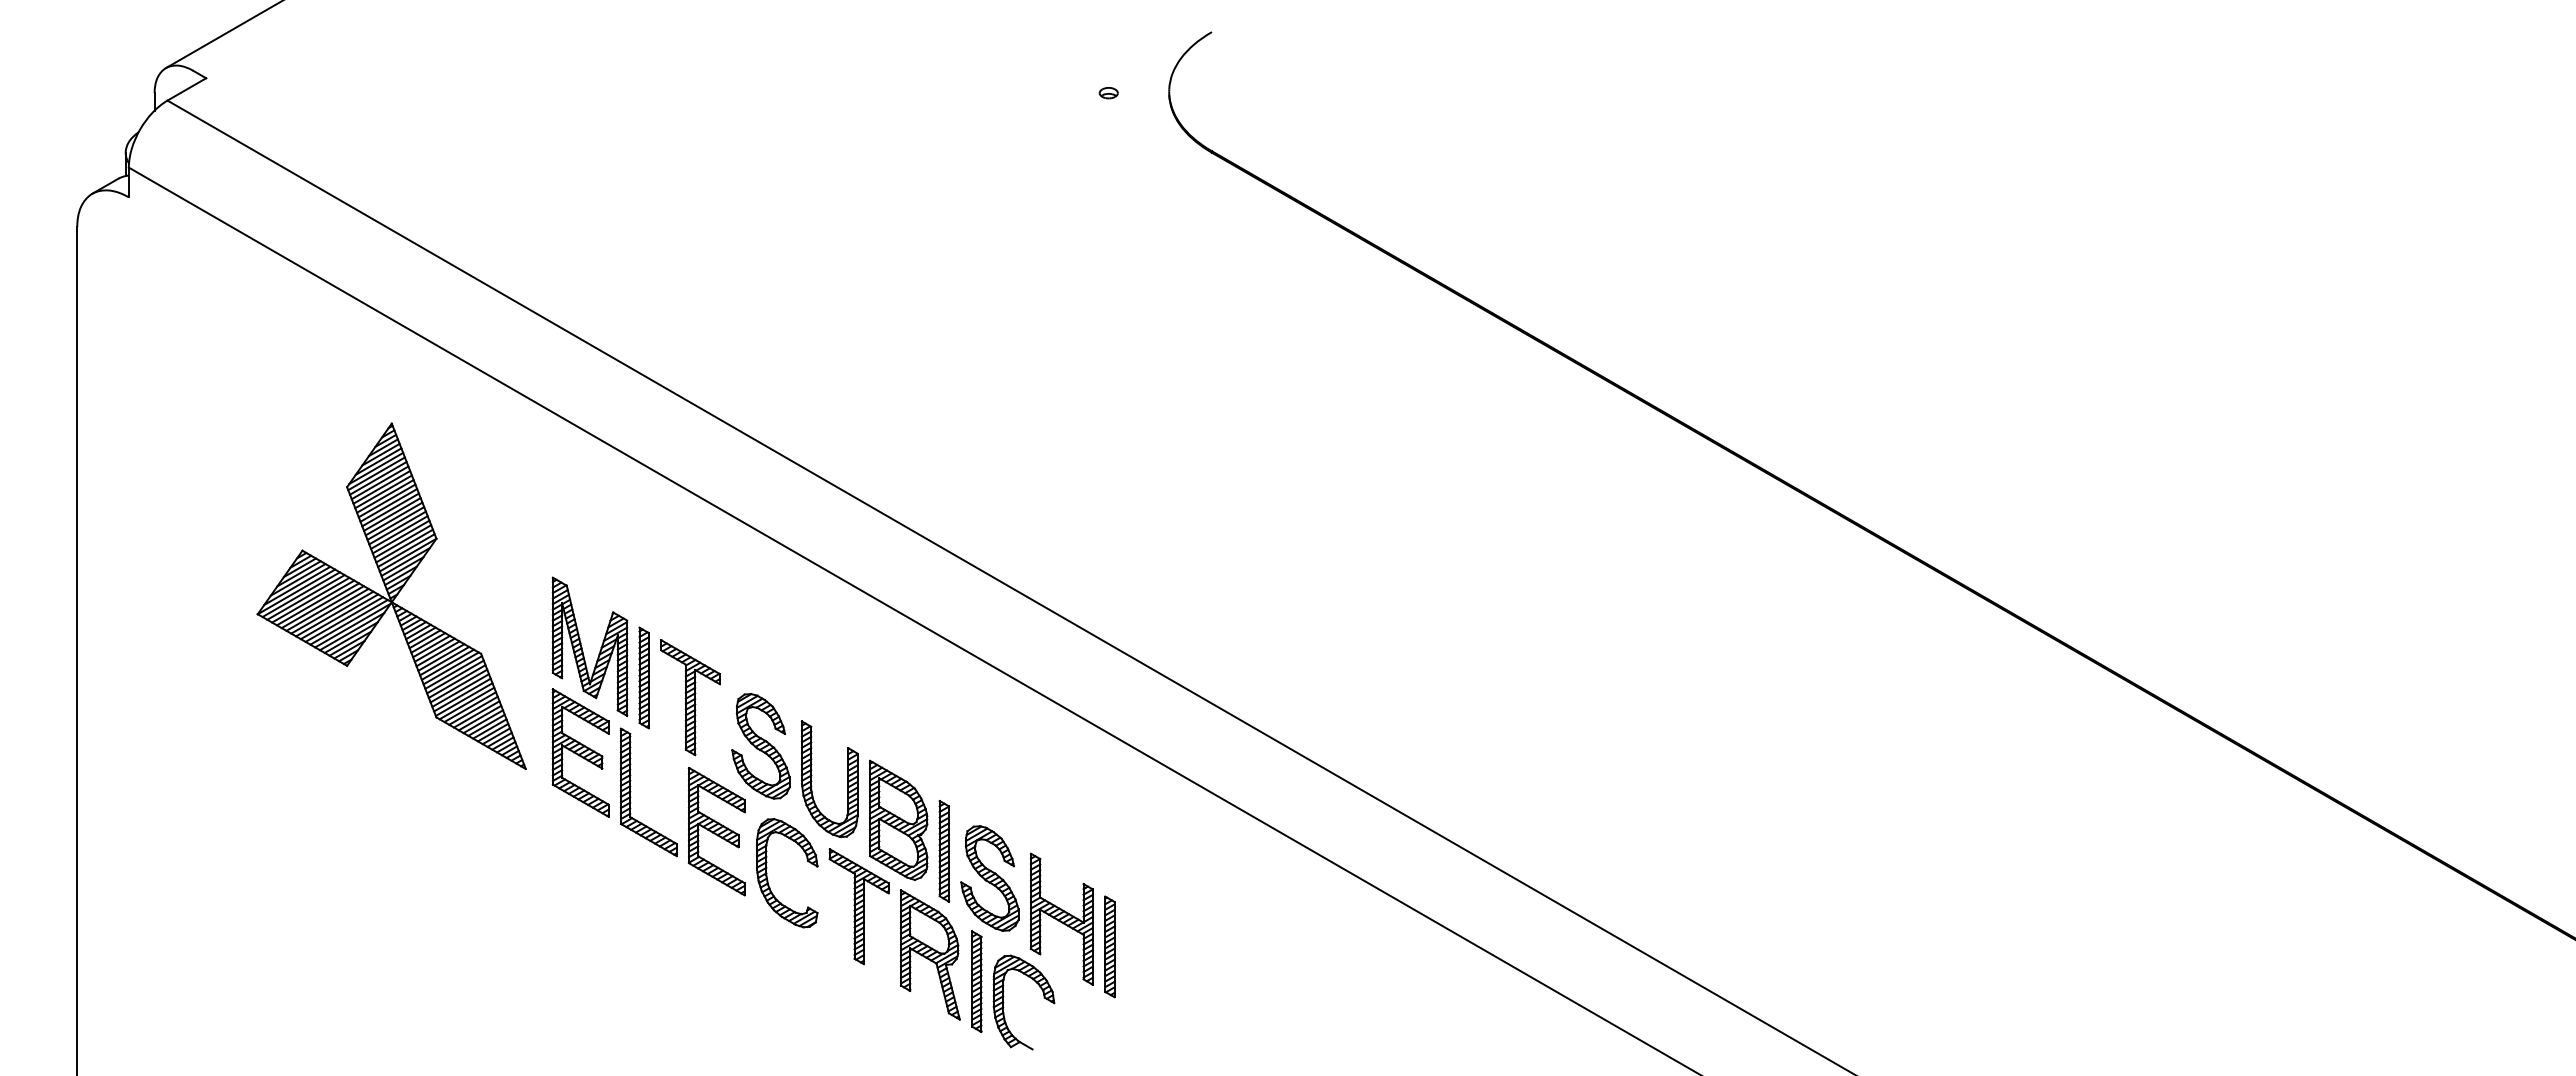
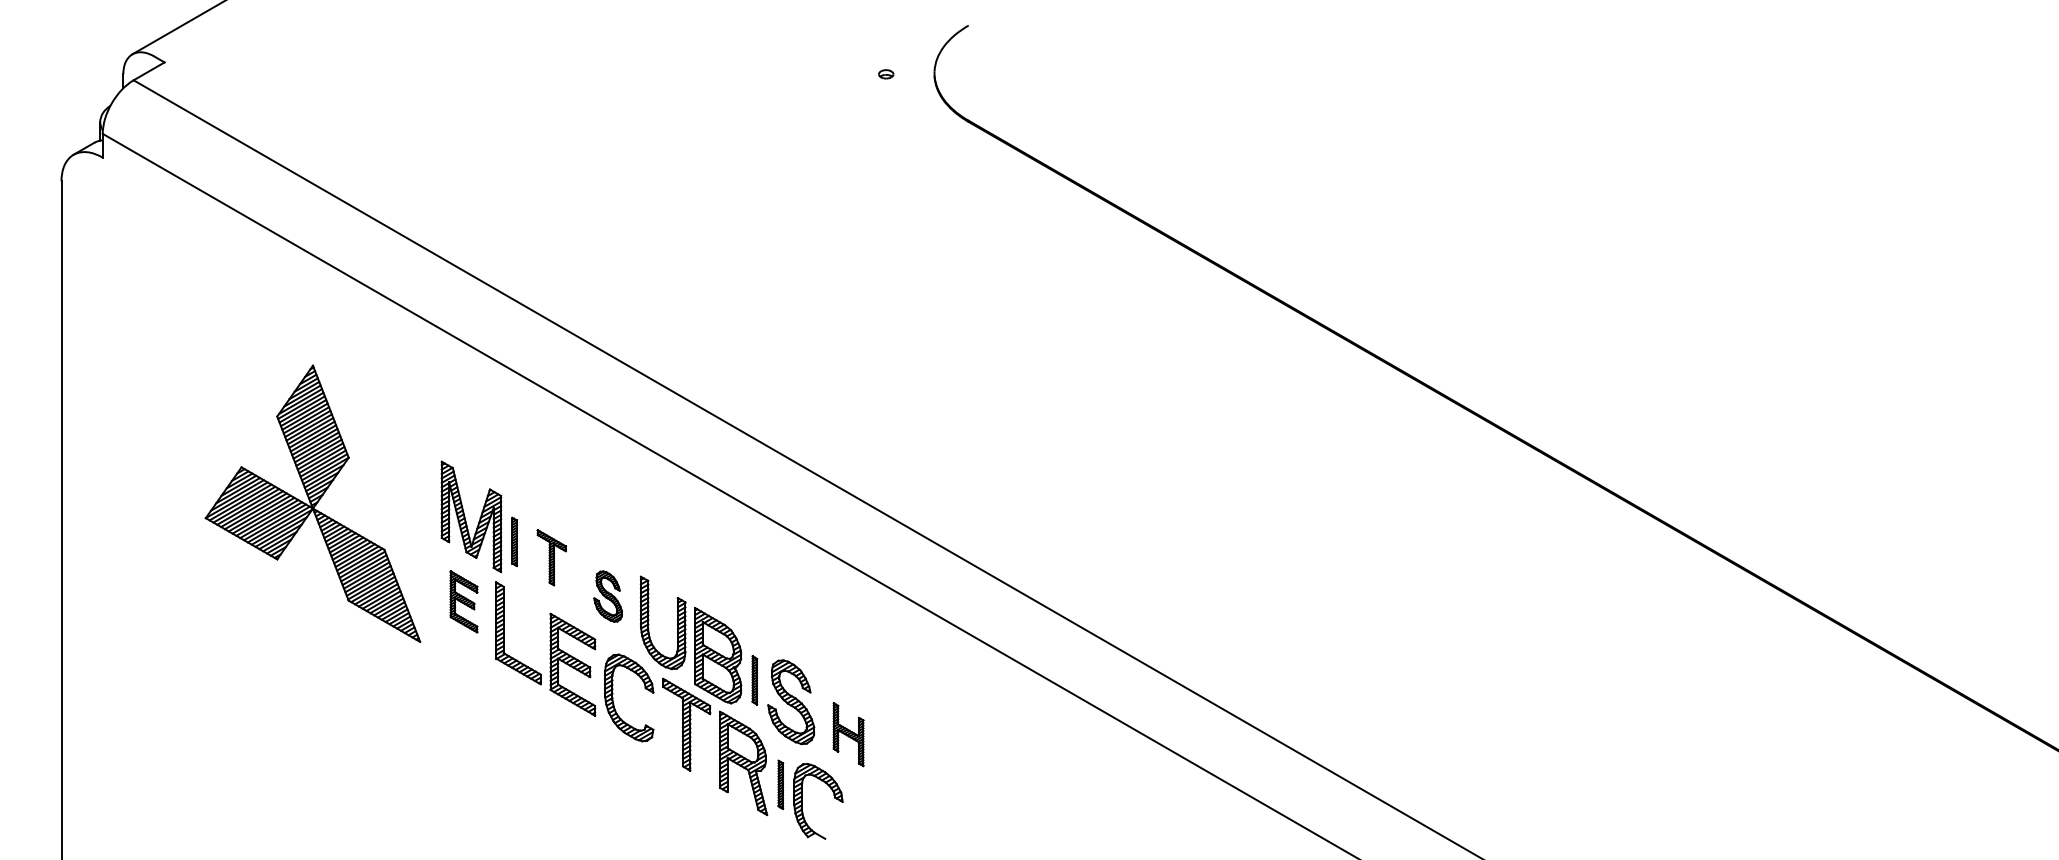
part: (391, 595) -> (312, 503), moved
part: (643, 677) -> (514, 541), size x0.6
part: (690, 697) -> (551, 557), size x0.6
part: (760, 746) -> (607, 596), size x0.6
part: (580, 752) -> (463, 601), size x0.6
part: (944, 850) -> (754, 679), size x0.6
part: (1061, 918) -> (848, 734), size x0.6
part: (1109, 946) -> (886, 756), removed
part: (976, 981) -> (780, 784), size x0.6

